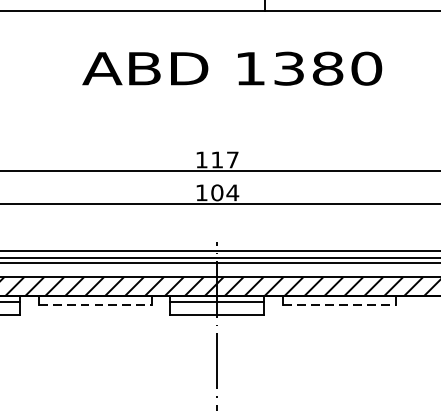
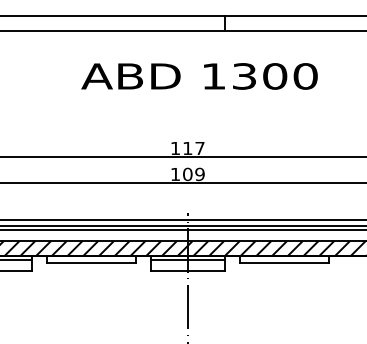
text: (328, 68) -> (275, 76), 1380 -> 1300
text: (232, 192) -> (199, 174), 104 -> 109
line: (95, 305) -> (91, 263), dashed -> solid
line: (339, 305) -> (284, 263), dashed -> solid

